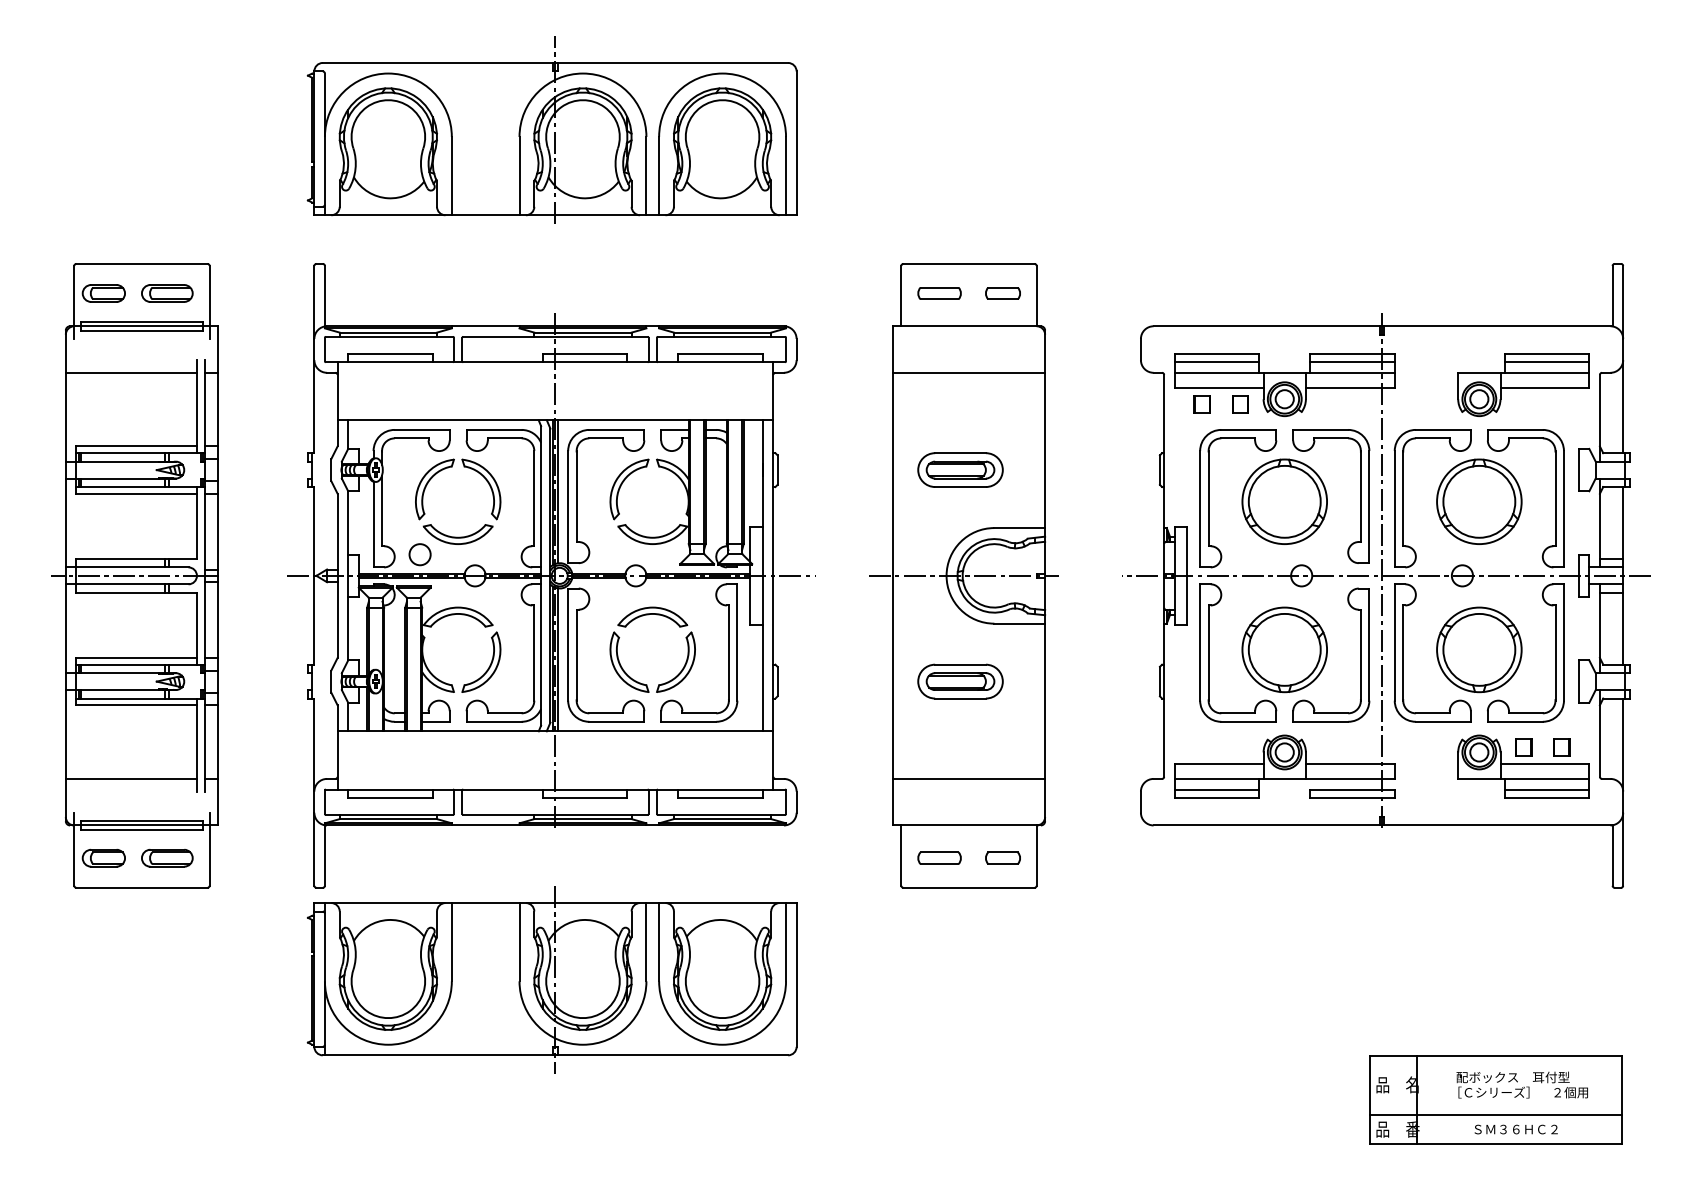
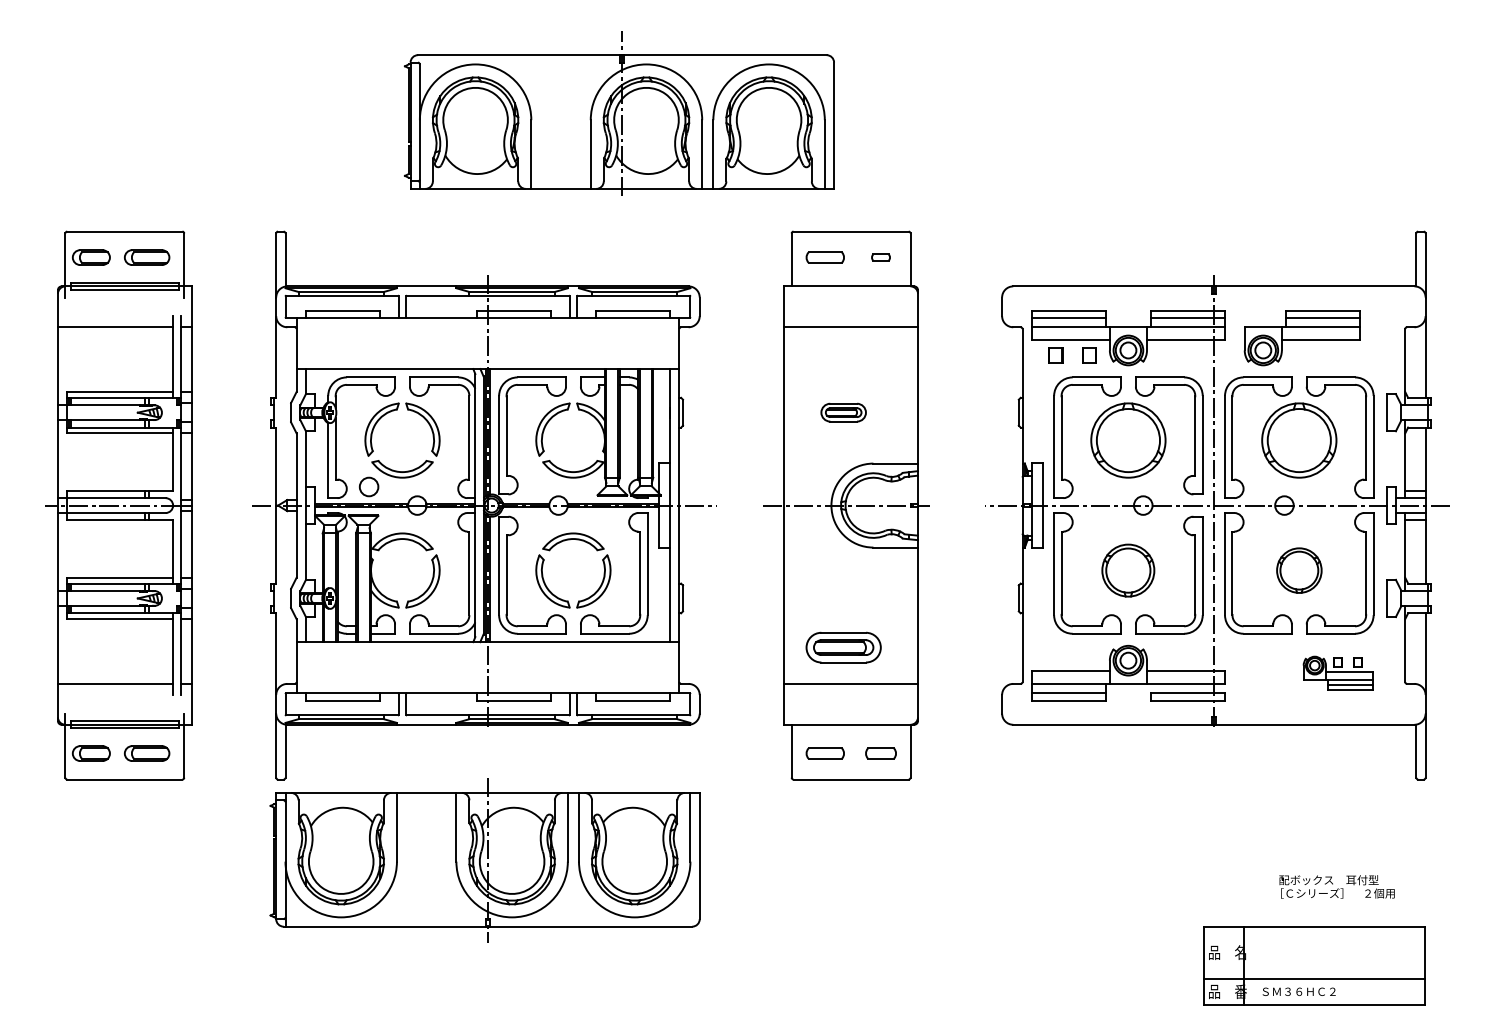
part: (551, 129) -> (618, 113), moved
part: (1002, 293) -> (880, 257), size x0.6
part: (1523, 384) -> (1302, 337), moved
part: (960, 469) -> (843, 412), size x0.6
part: (1284, 649) -> (1128, 570), size x0.7
part: (1479, 649) -> (1299, 570), size x0.6
part: (960, 681) -> (843, 647), moved
part: (1523, 766) -> (1338, 673), size x0.6
text: (1521, 1084) -> (1336, 886), moved
text: (1515, 1129) -> (1298, 991), moved

